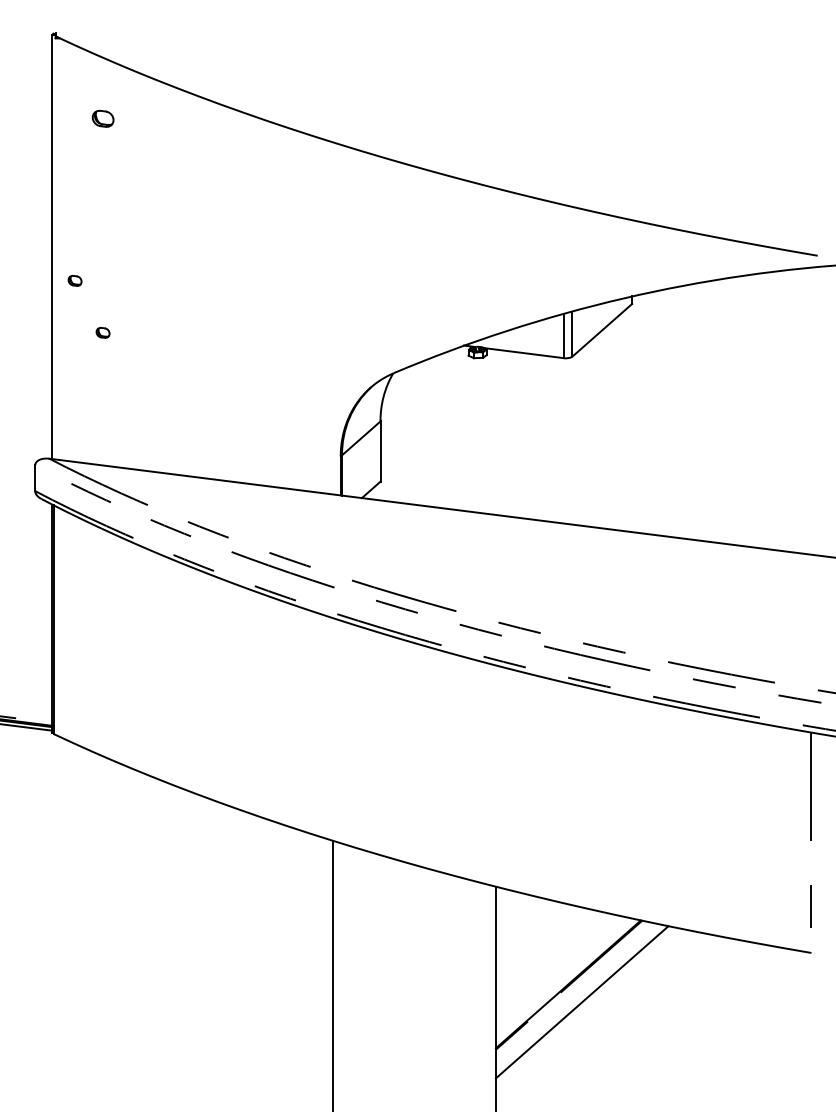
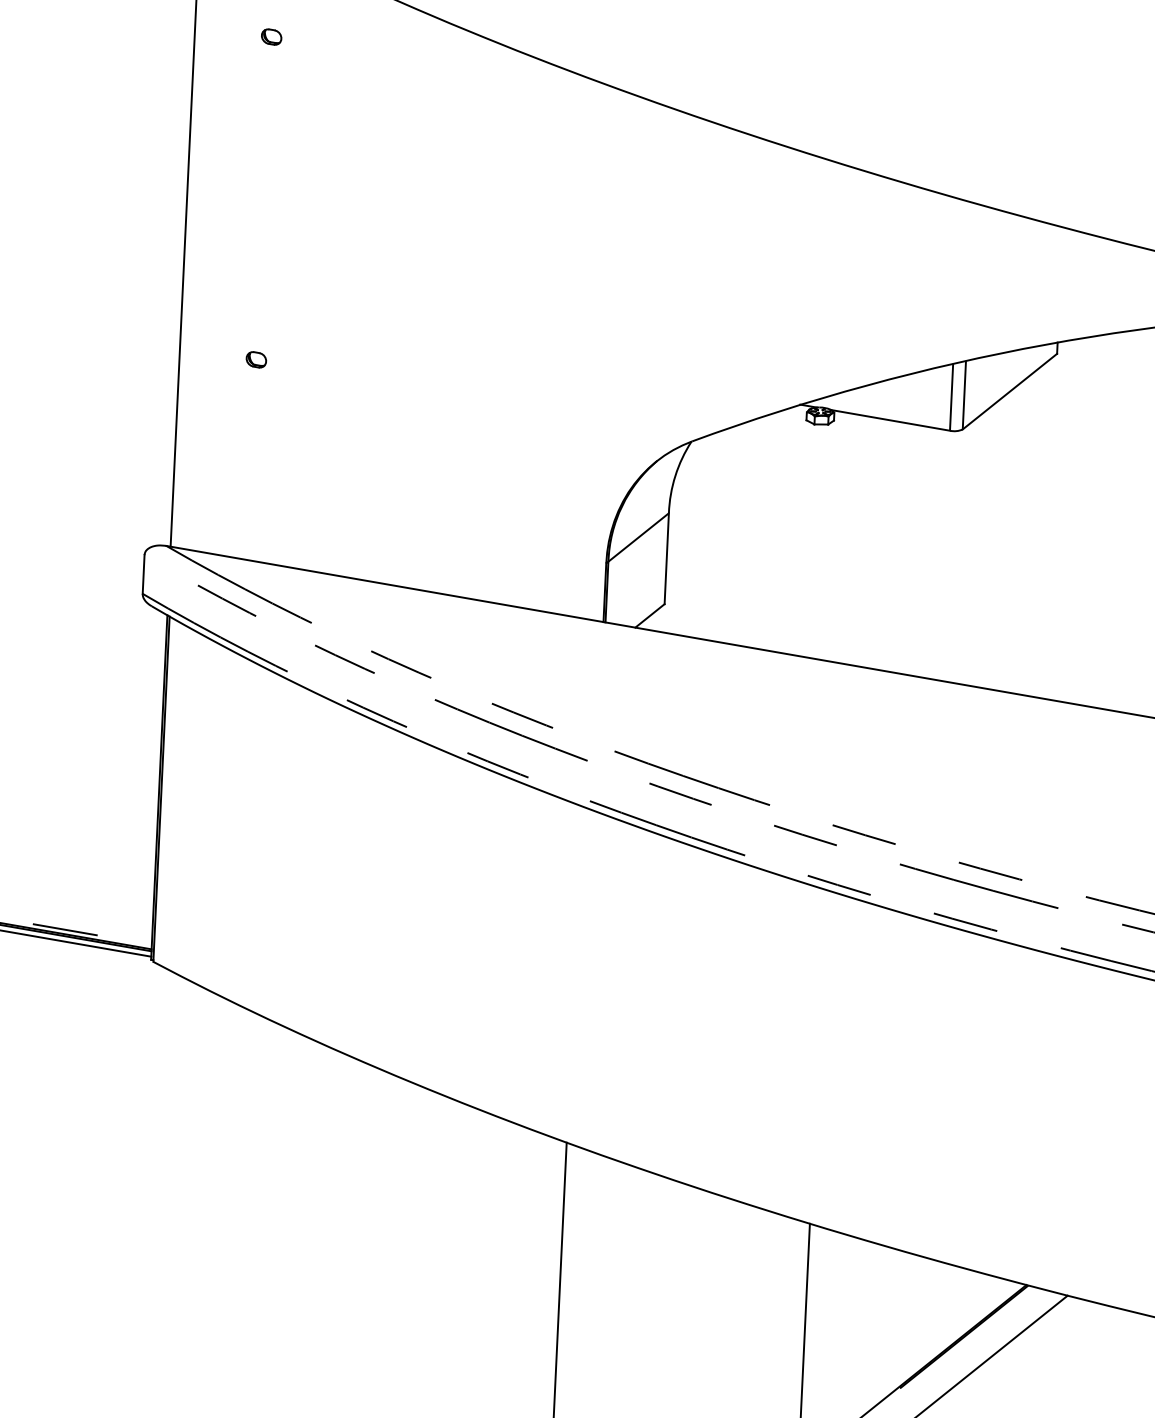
part: (102, 119) -> (270, 37), size x0.62
part: (74, 280) -> (217, 278), removed

